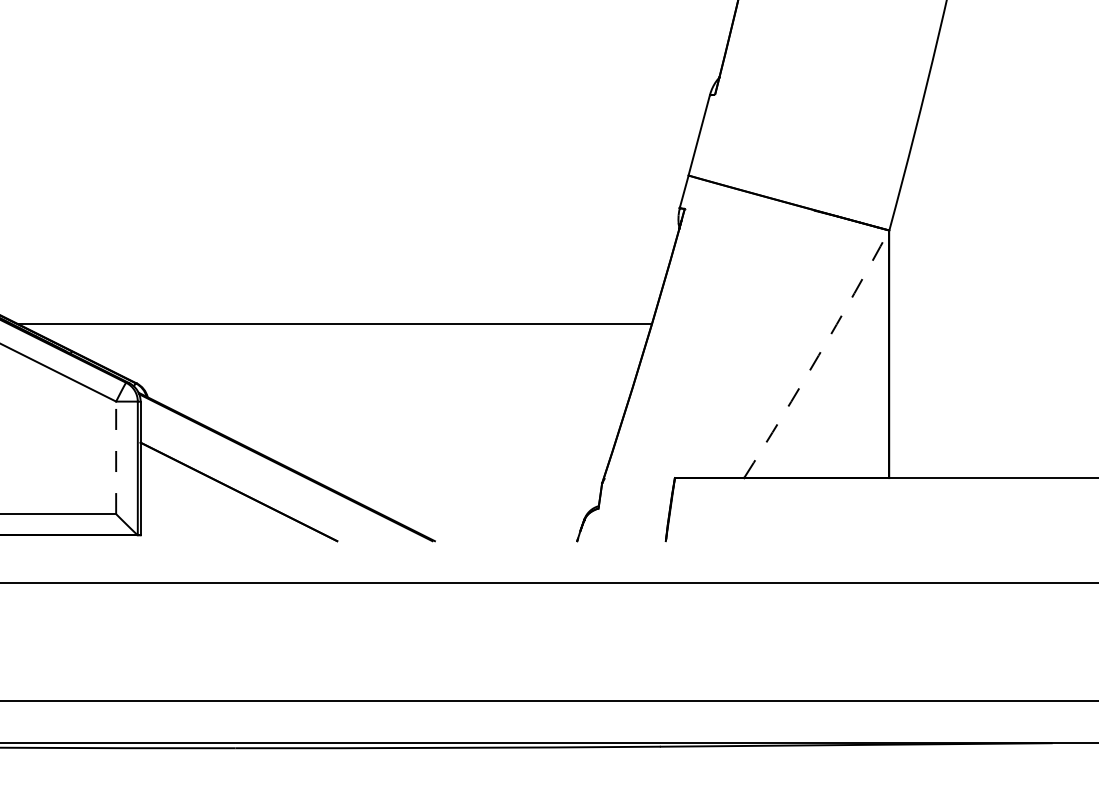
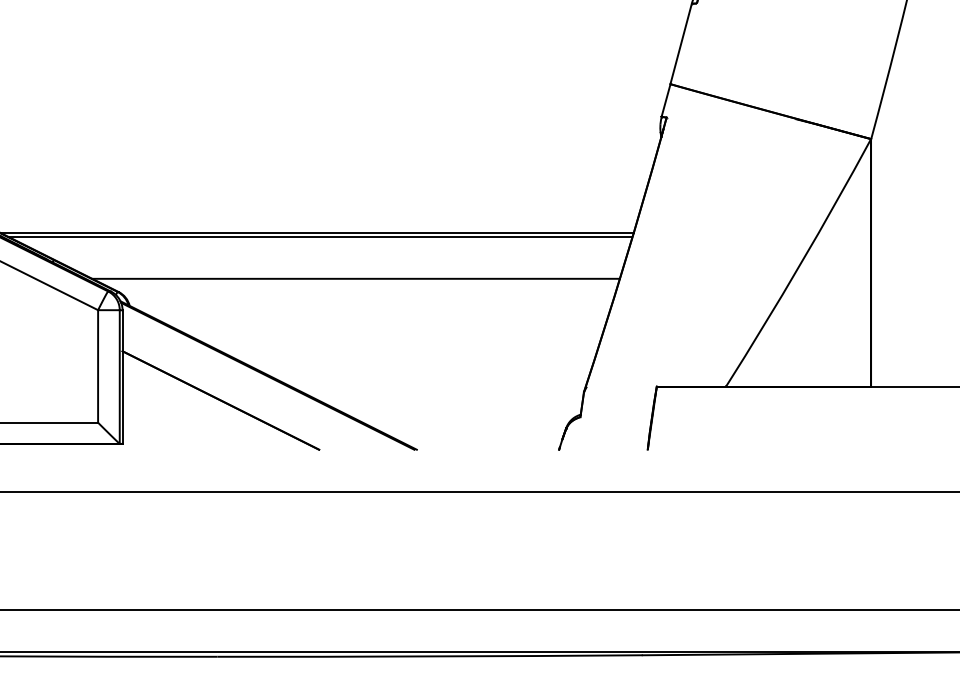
line: (338, 328) -> (320, 237), added
arc: (818, 355) -> (800, 264), dashed -> solid
line: (373, 370) -> (355, 279), added
line: (116, 457) -> (98, 366), dashed -> solid

